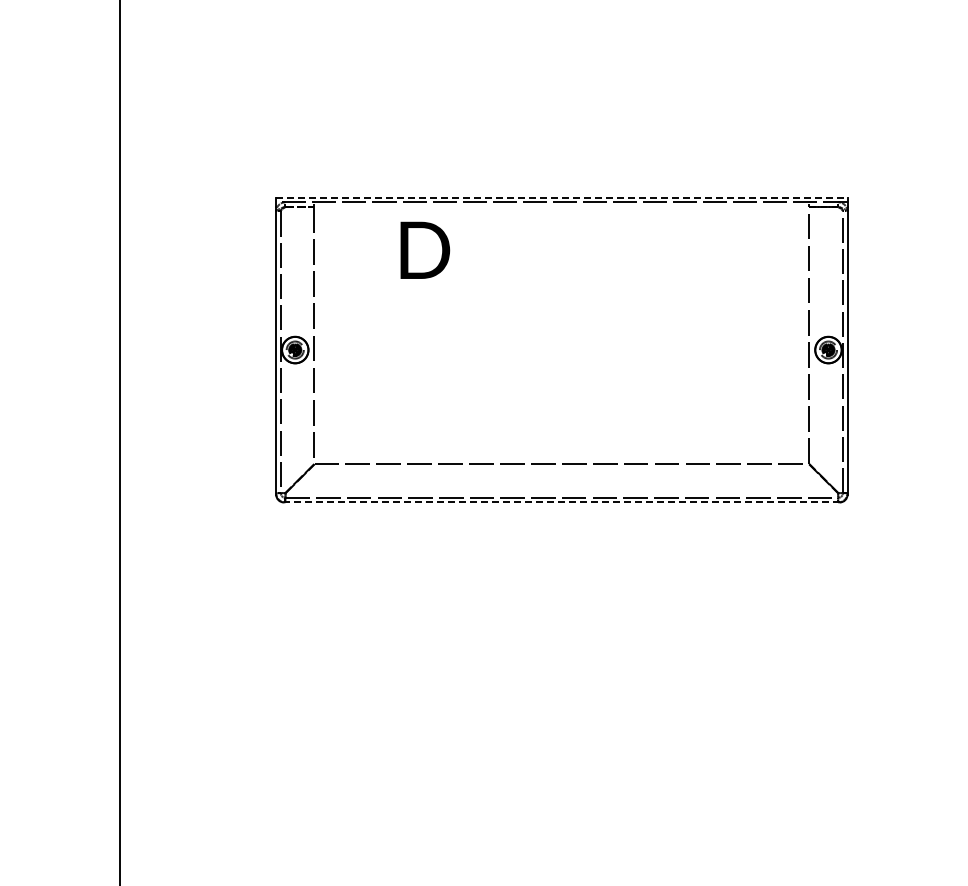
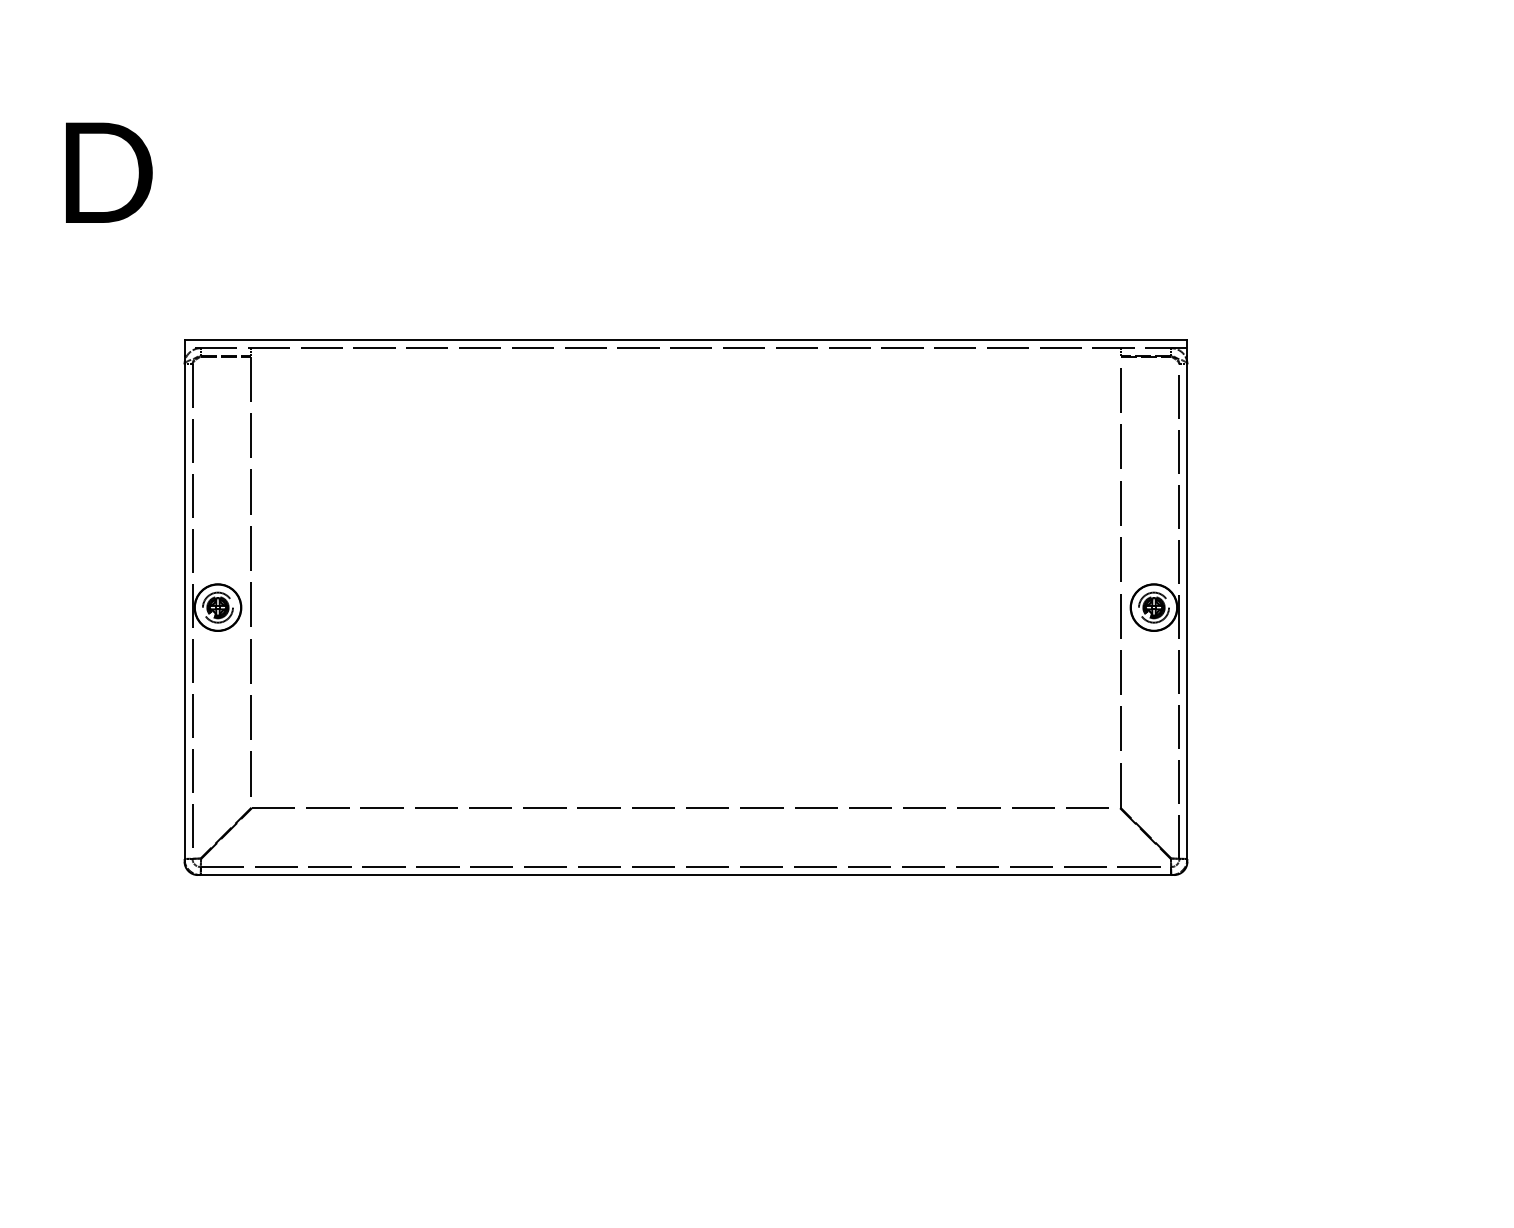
line: (561, 197) -> (685, 339), dashed -> solid
text: (425, 249) -> (109, 171), moved
line: (561, 502) -> (685, 875), dashed -> solid

